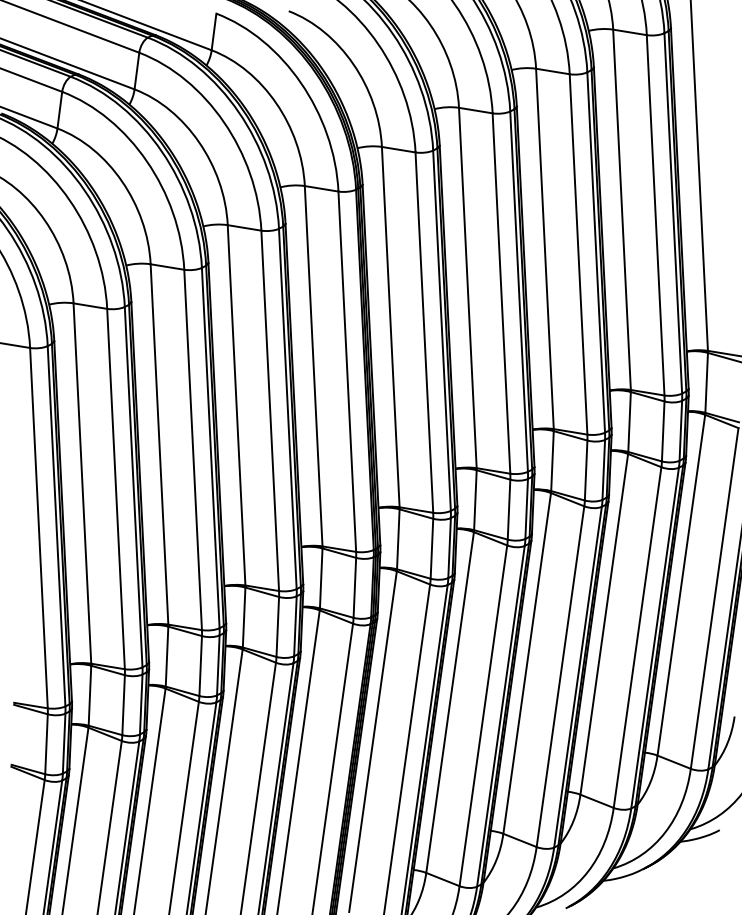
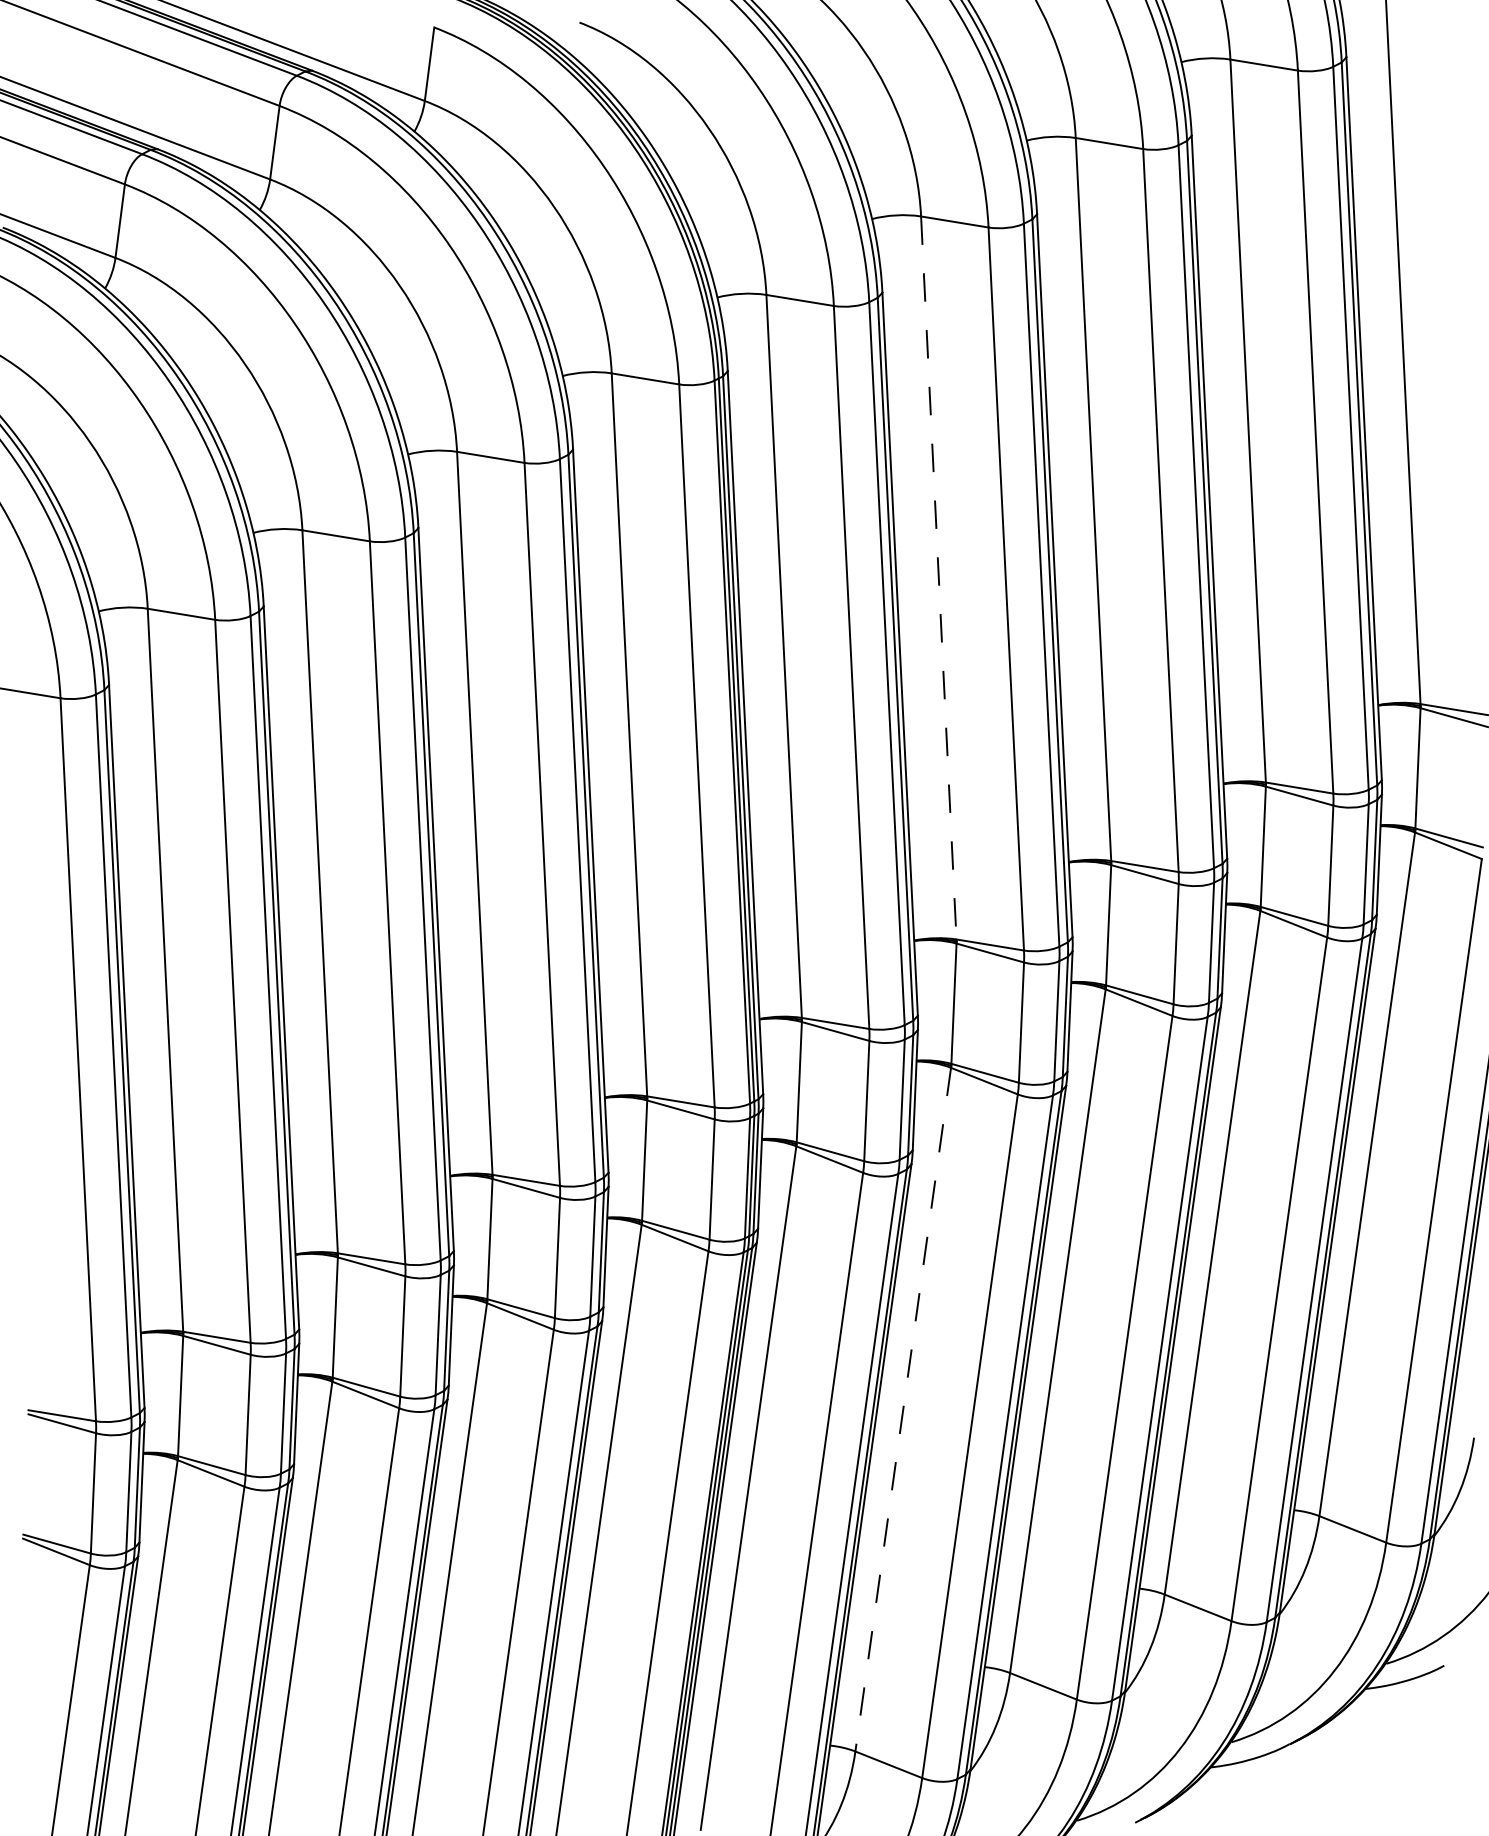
line: (467, 288) -> (938, 578), solid -> dashed
line: (450, 703) -> (904, 1411), solid -> dashed

